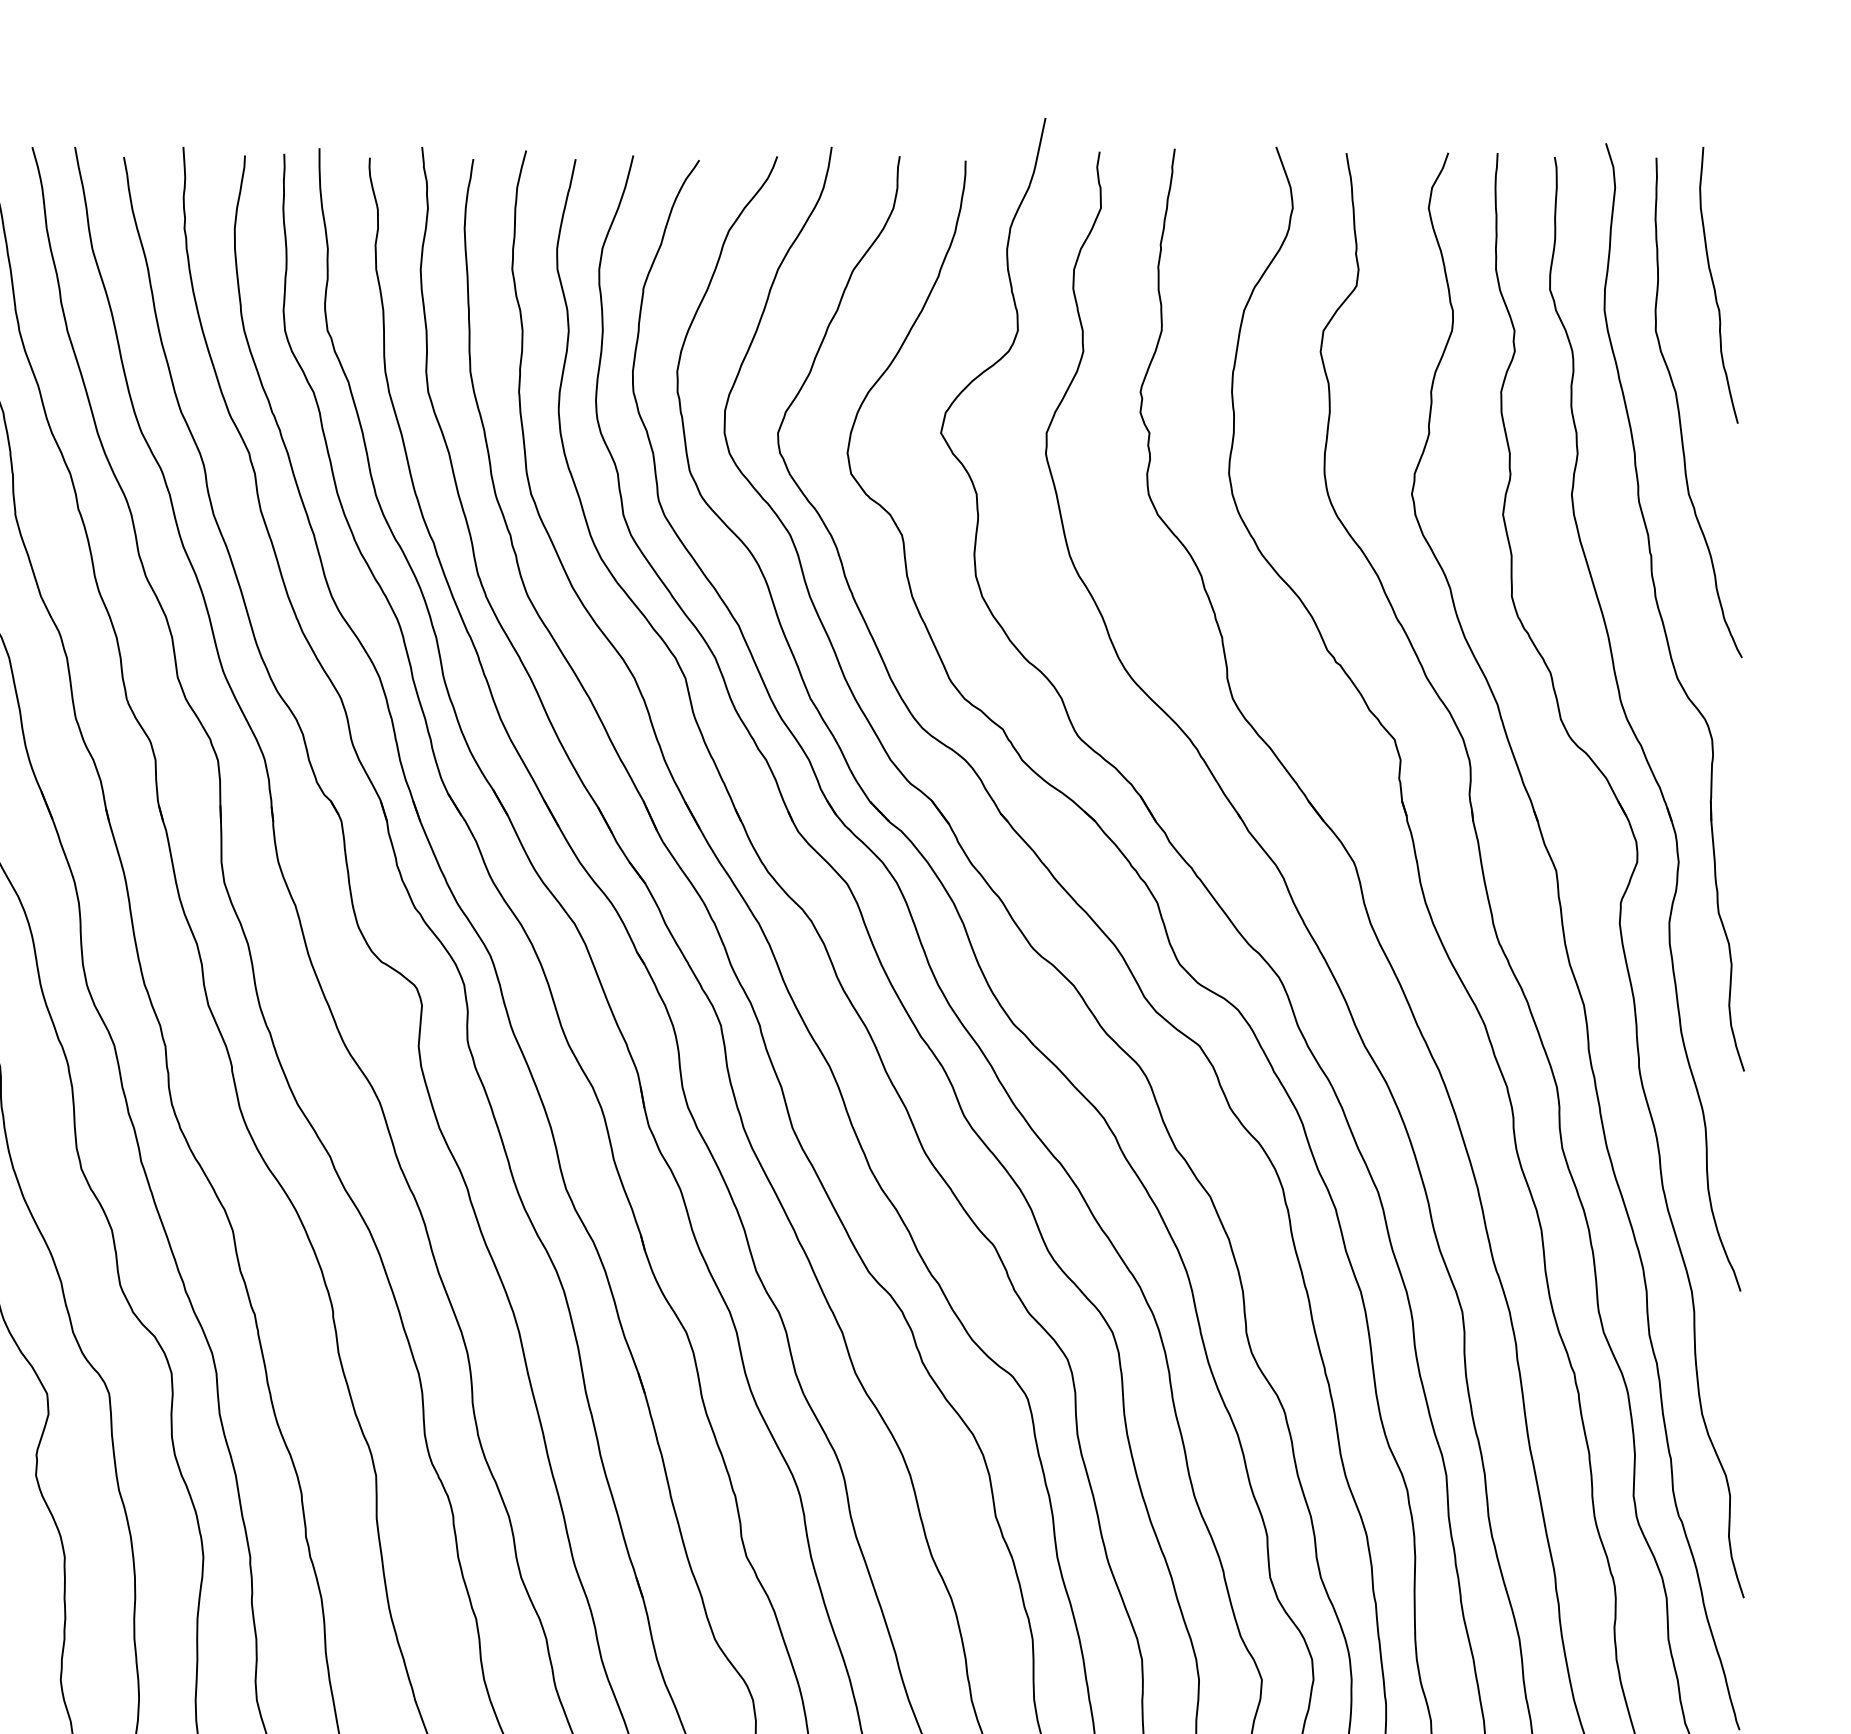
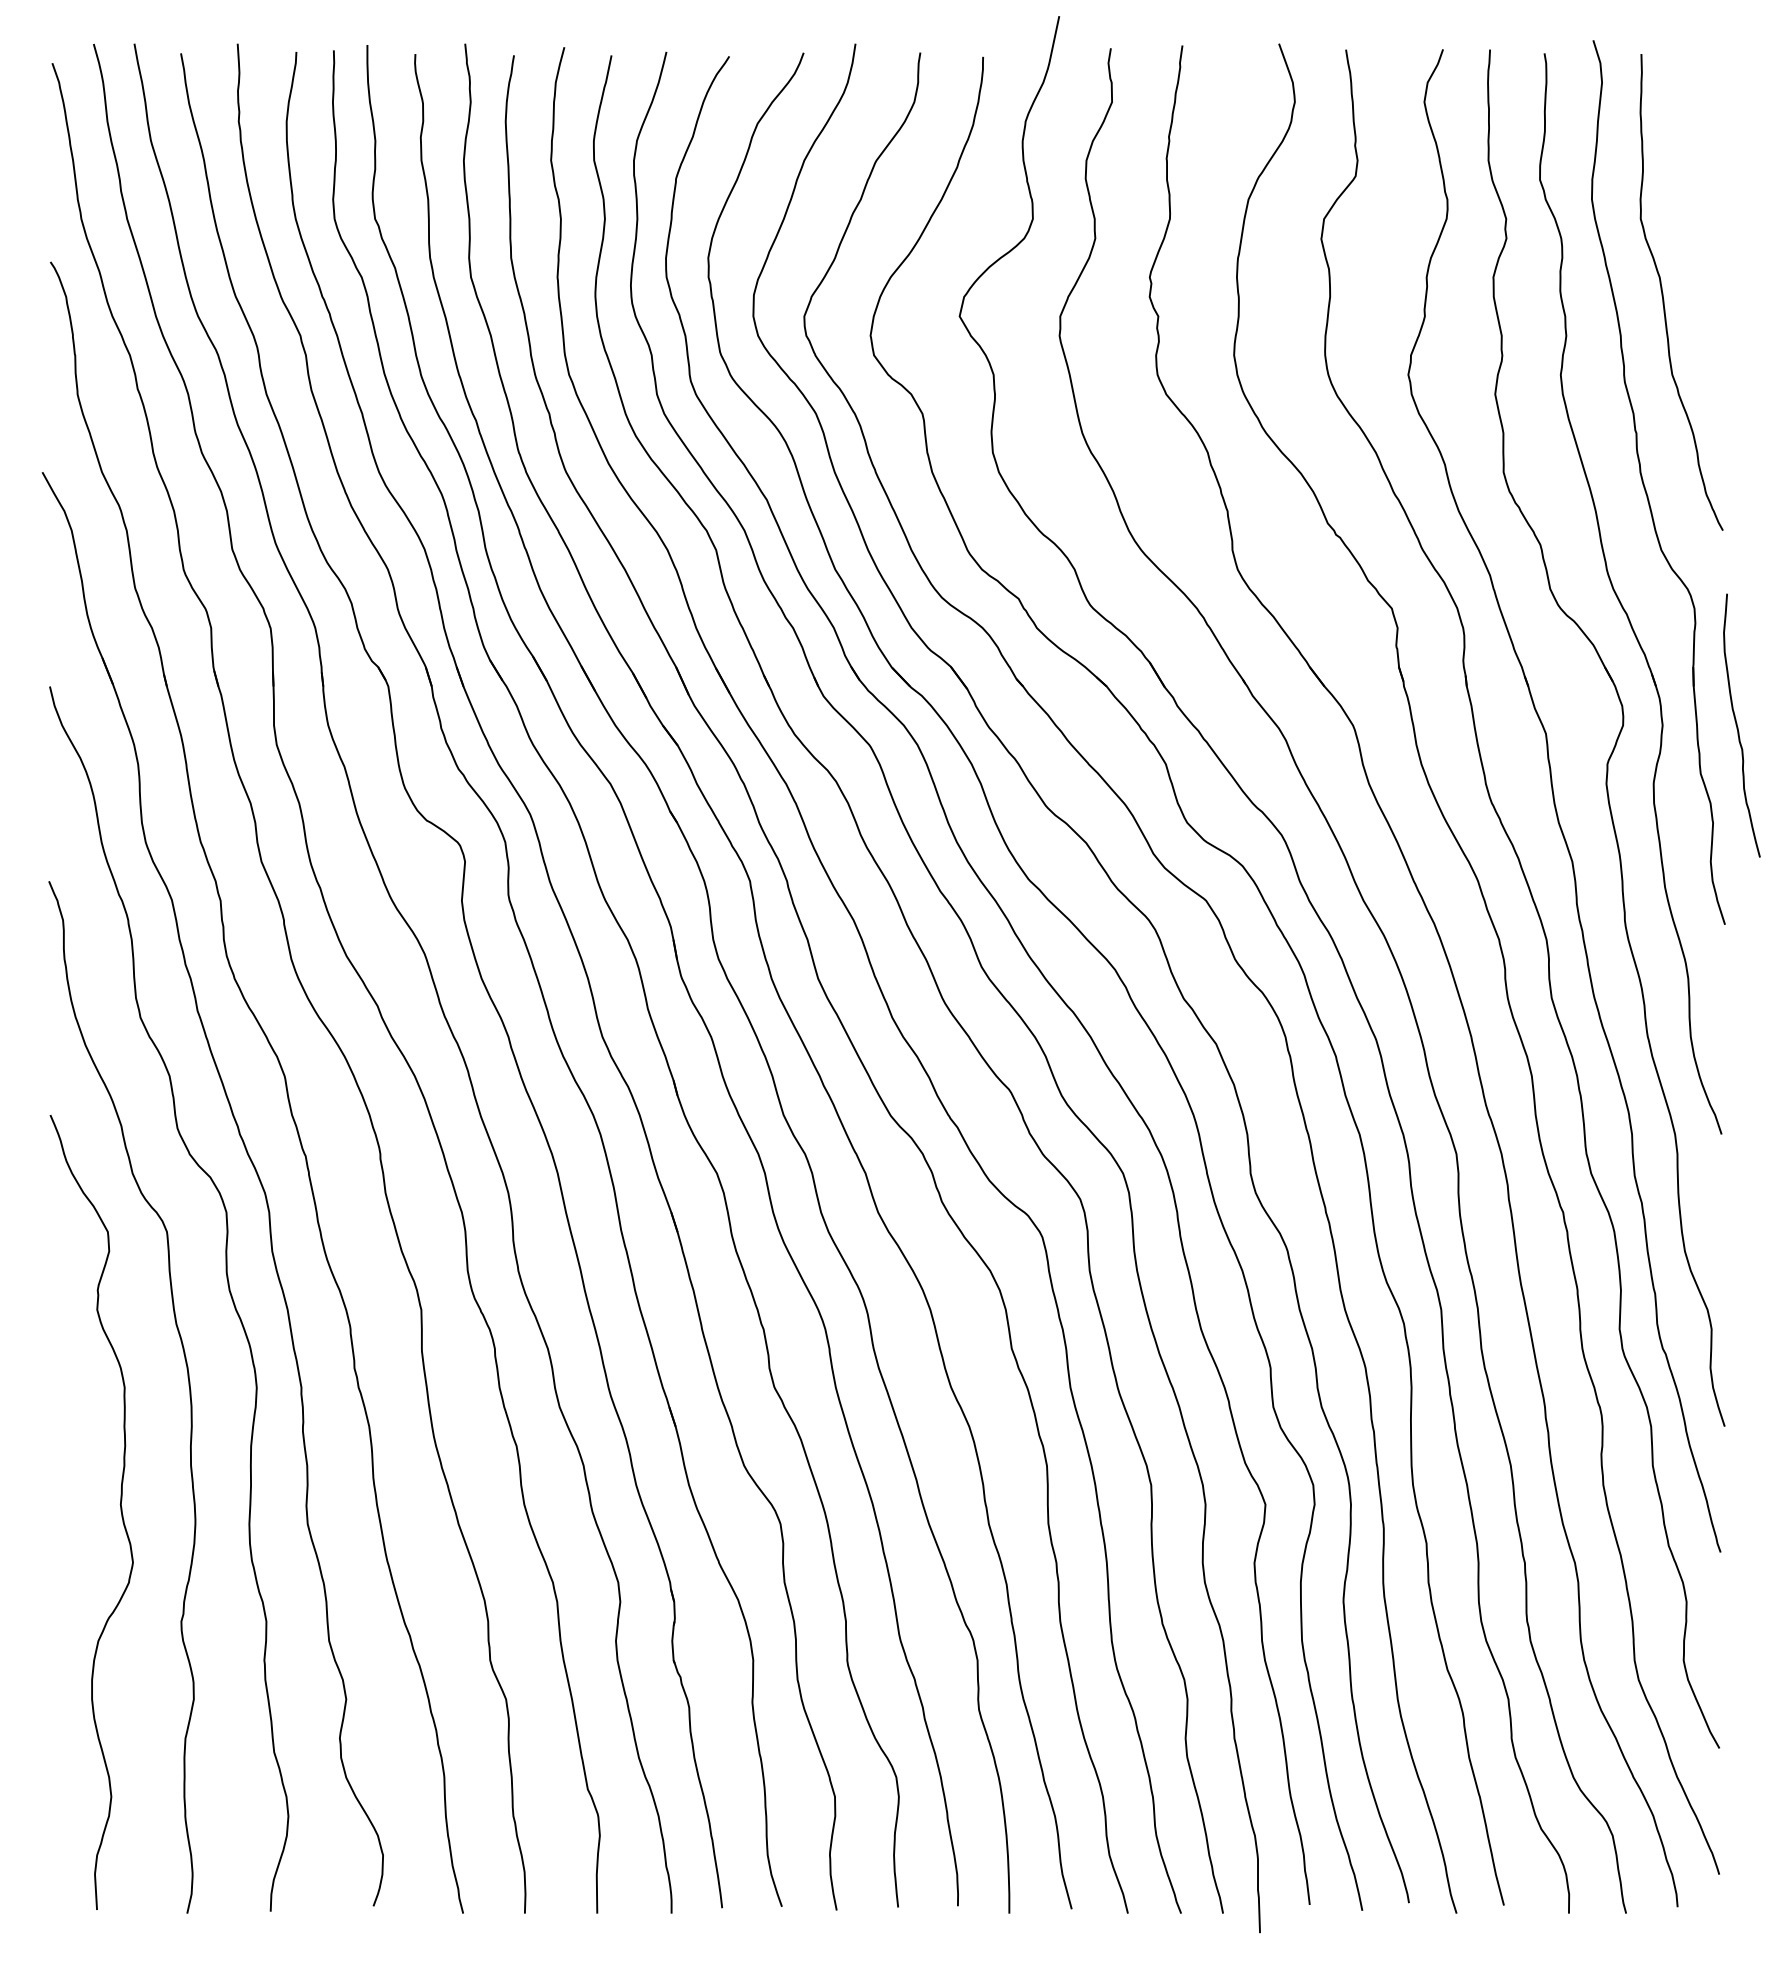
curve: (1715, 287) -> (1738, 727), moved

